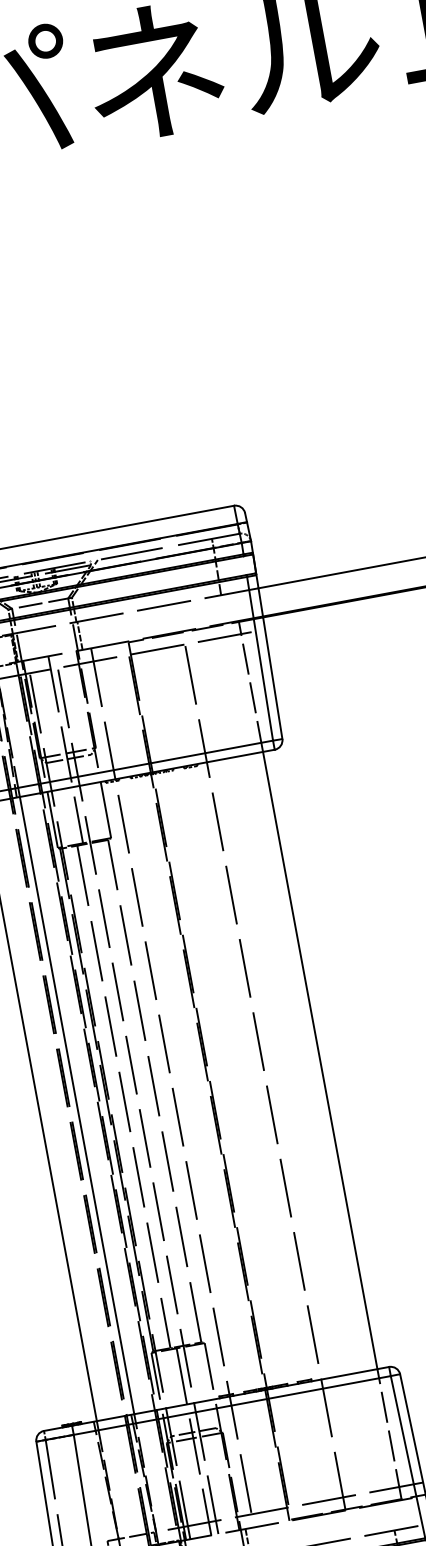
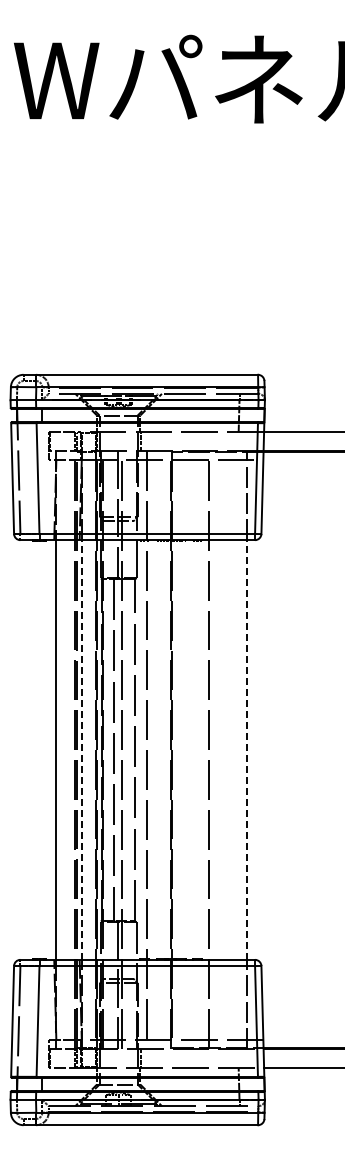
line: (320, 1061) -> (247, 750), solid -> dashed
line: (76, 1106) -> (81, 750), solid -> dashed

